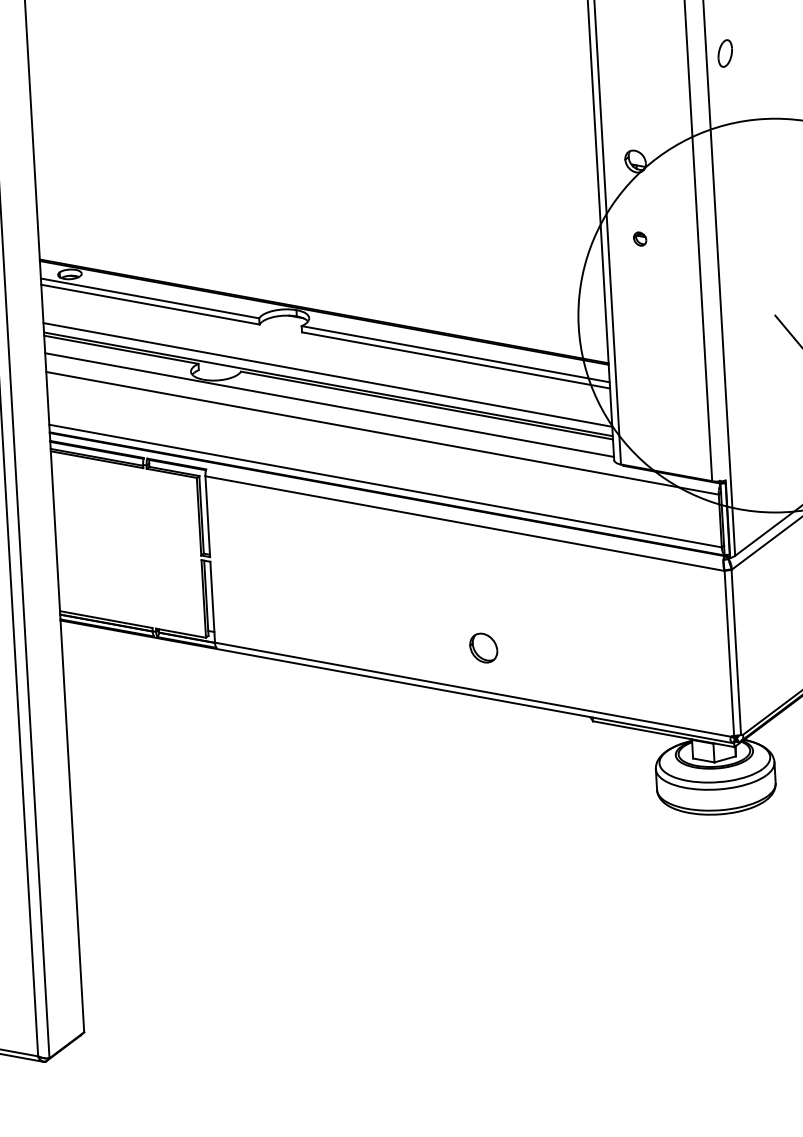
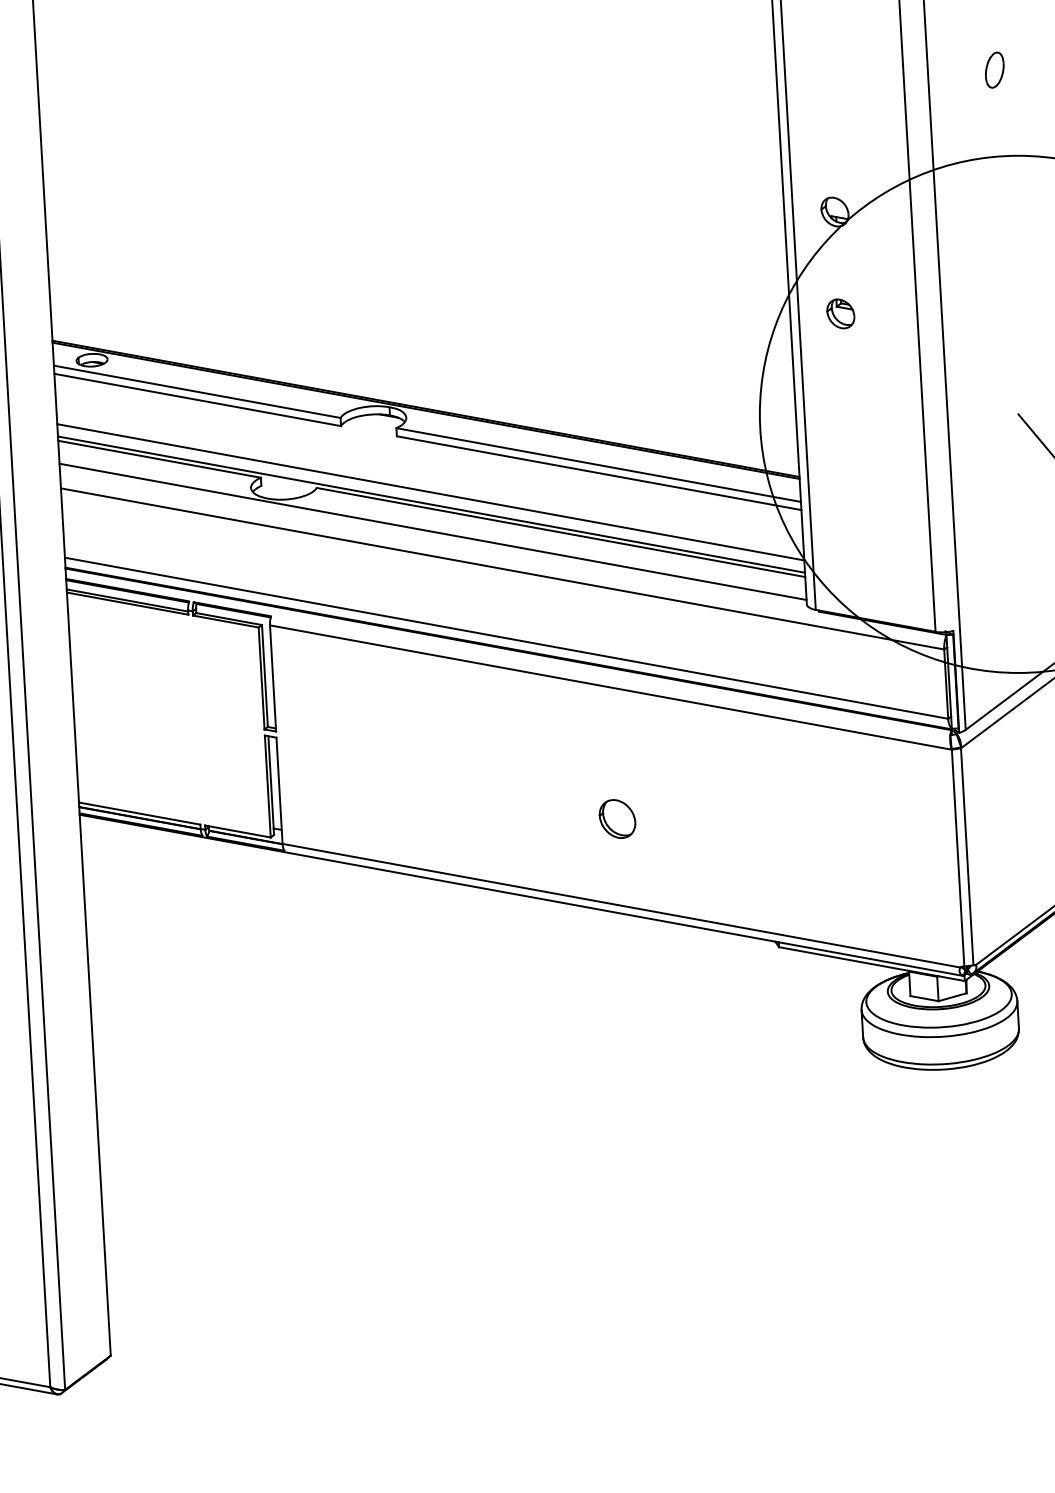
part: (725, 53) -> (994, 69), moved
part: (639, 238) -> (840, 313), size x1.67
part: (483, 647) -> (617, 818), moved

